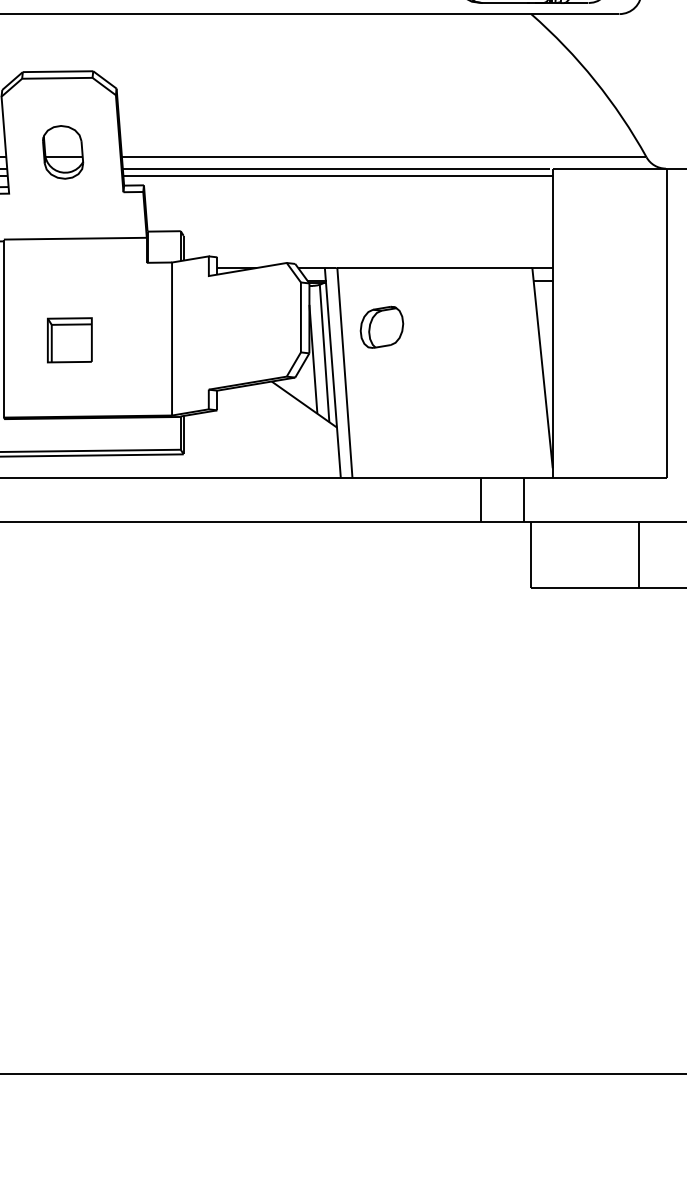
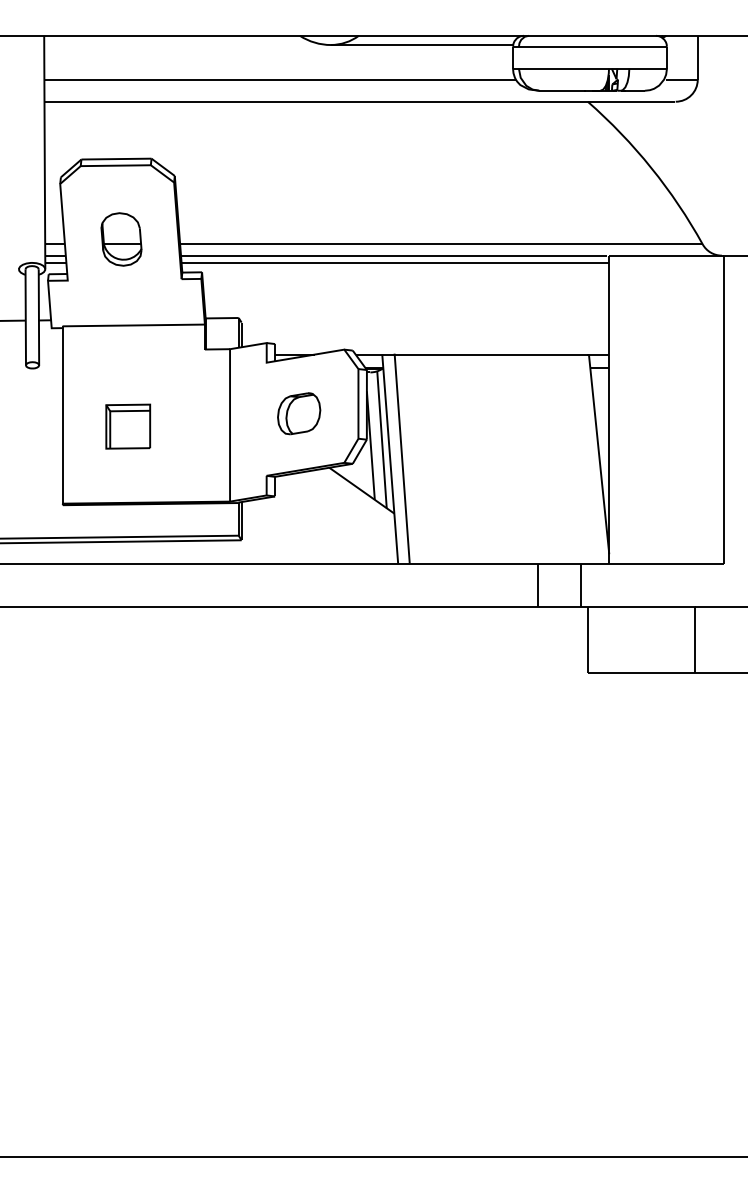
part: (382, 327) -> (299, 413), moved

